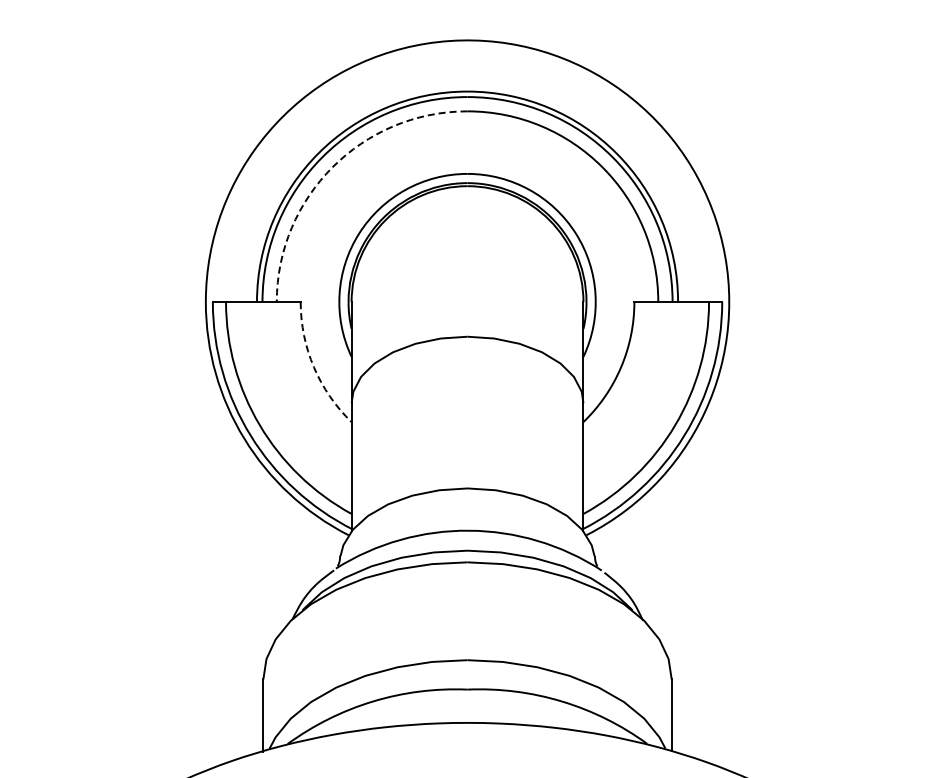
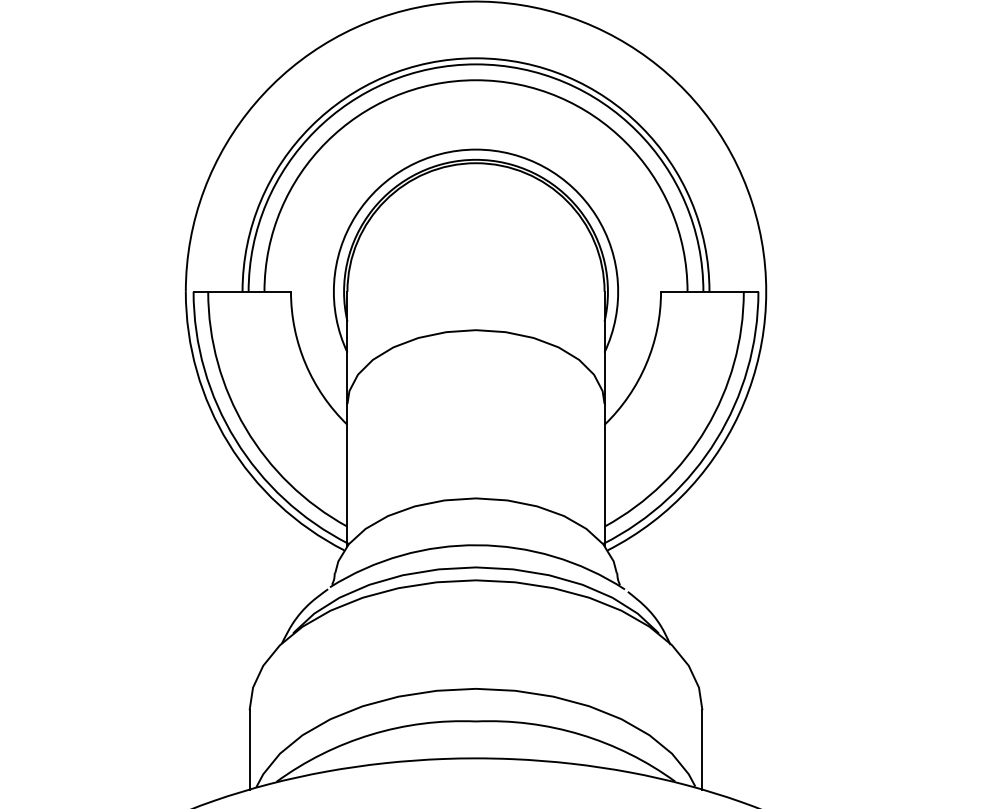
arc: (332, 167) -> (326, 142), dashed -> solid
arc: (313, 367) -> (305, 364), dashed -> solid

